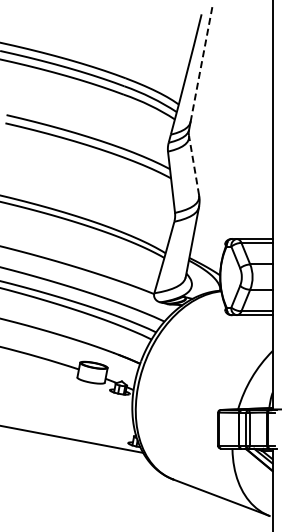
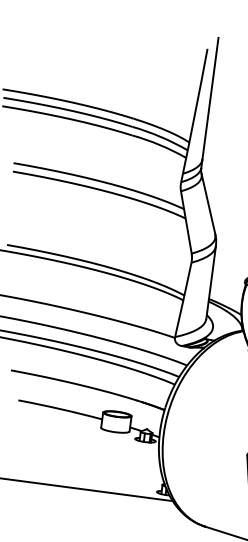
line: (201, 63) -> (210, 99), dashed -> solid
line: (193, 165) -> (207, 204), dashed -> solid

